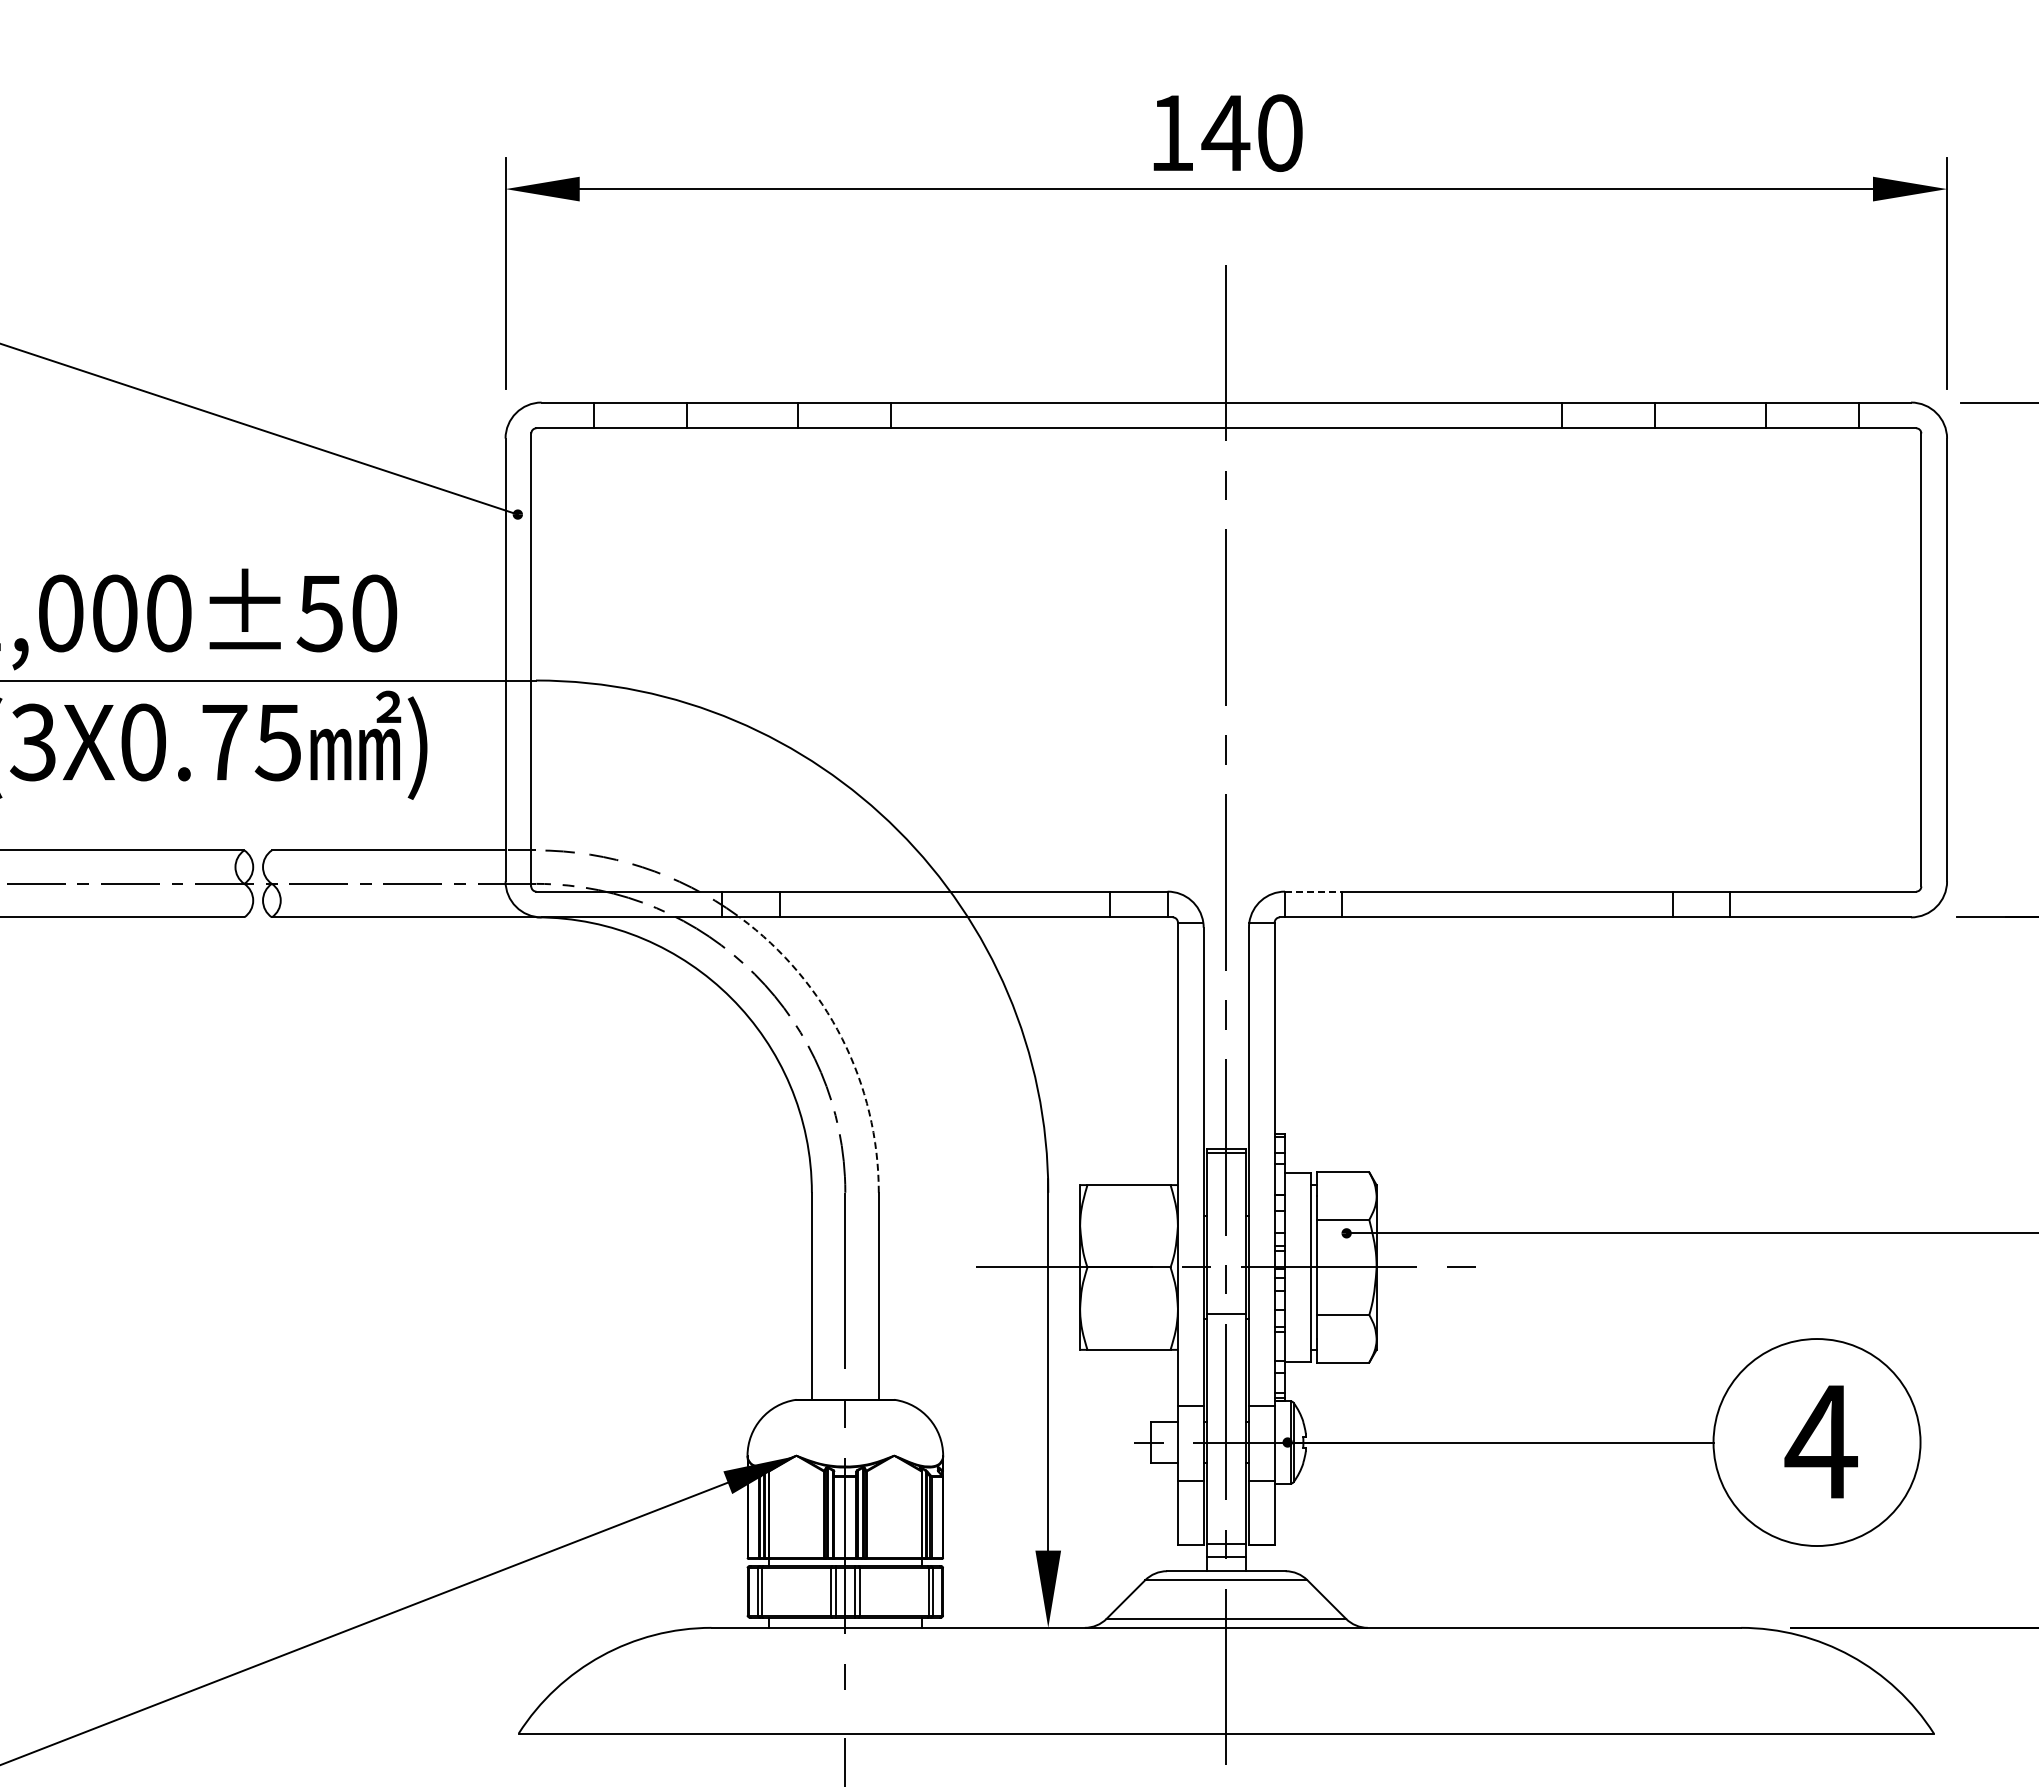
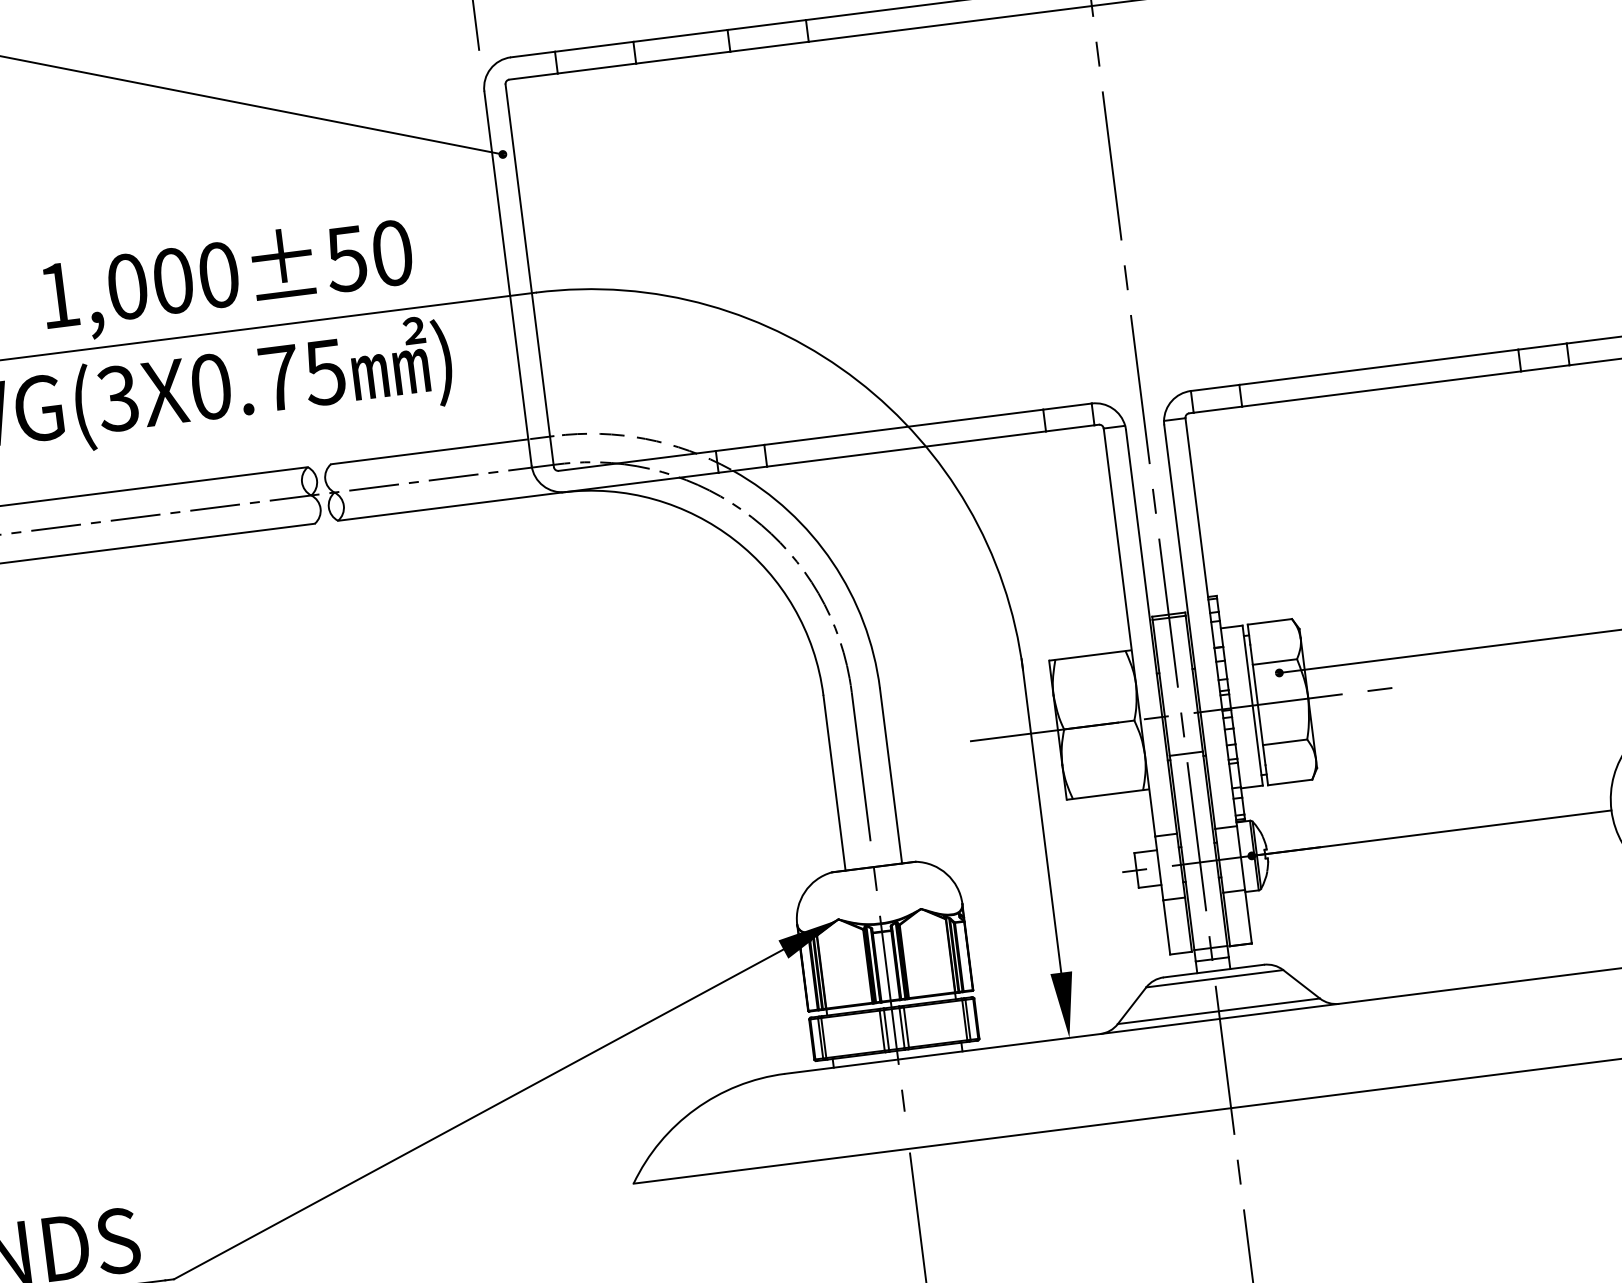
line: (1313, 891) -> (1214, 387), dashed -> solid
arc: (842, 1038) -> (832, 562), dashed -> solid

